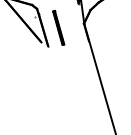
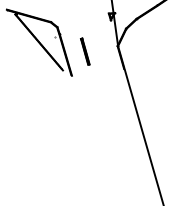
part: (58, 27) -> (85, 51), size x0.6

